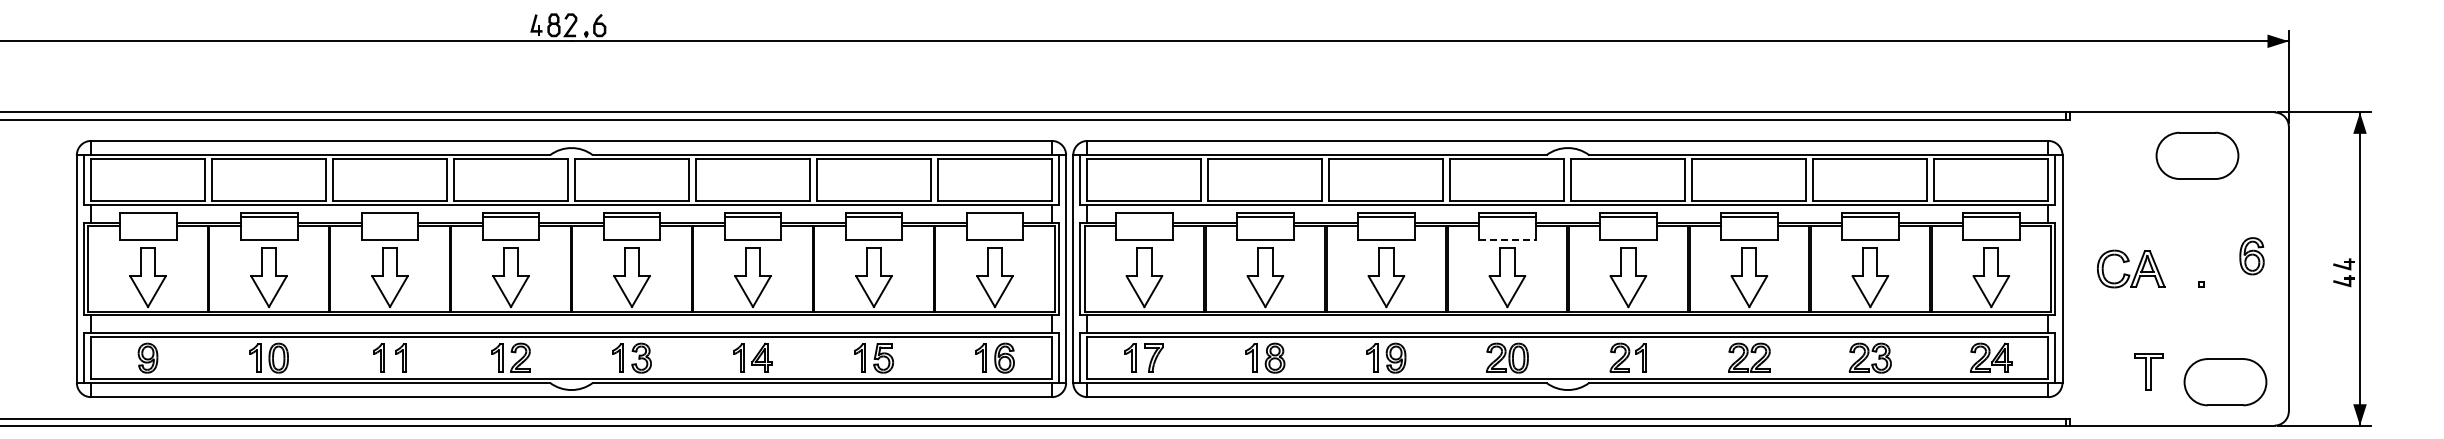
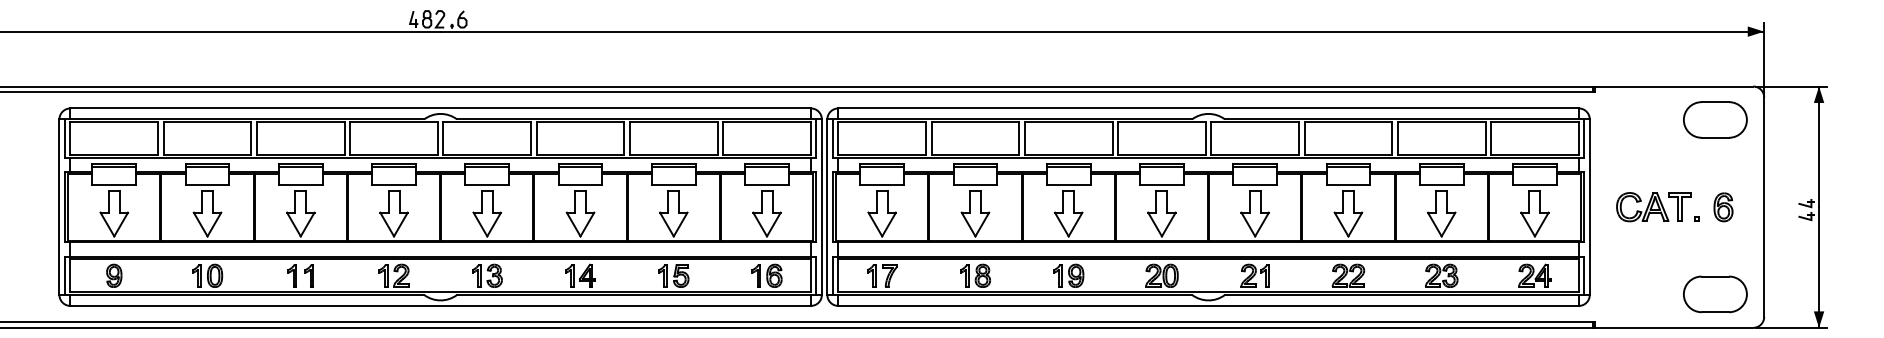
part: (2197, 155) -> (1715, 119), moved
line: (147, 216) -> (113, 166), added
line: (389, 216) -> (300, 166), added
line: (994, 216) -> (766, 166), added
line: (1143, 216) -> (881, 166), added
line: (1507, 239) -> (1162, 184), dashed -> solid
part: (2251, 256) -> (1723, 207), moved
part: (2148, 371) -> (1679, 206), moved

